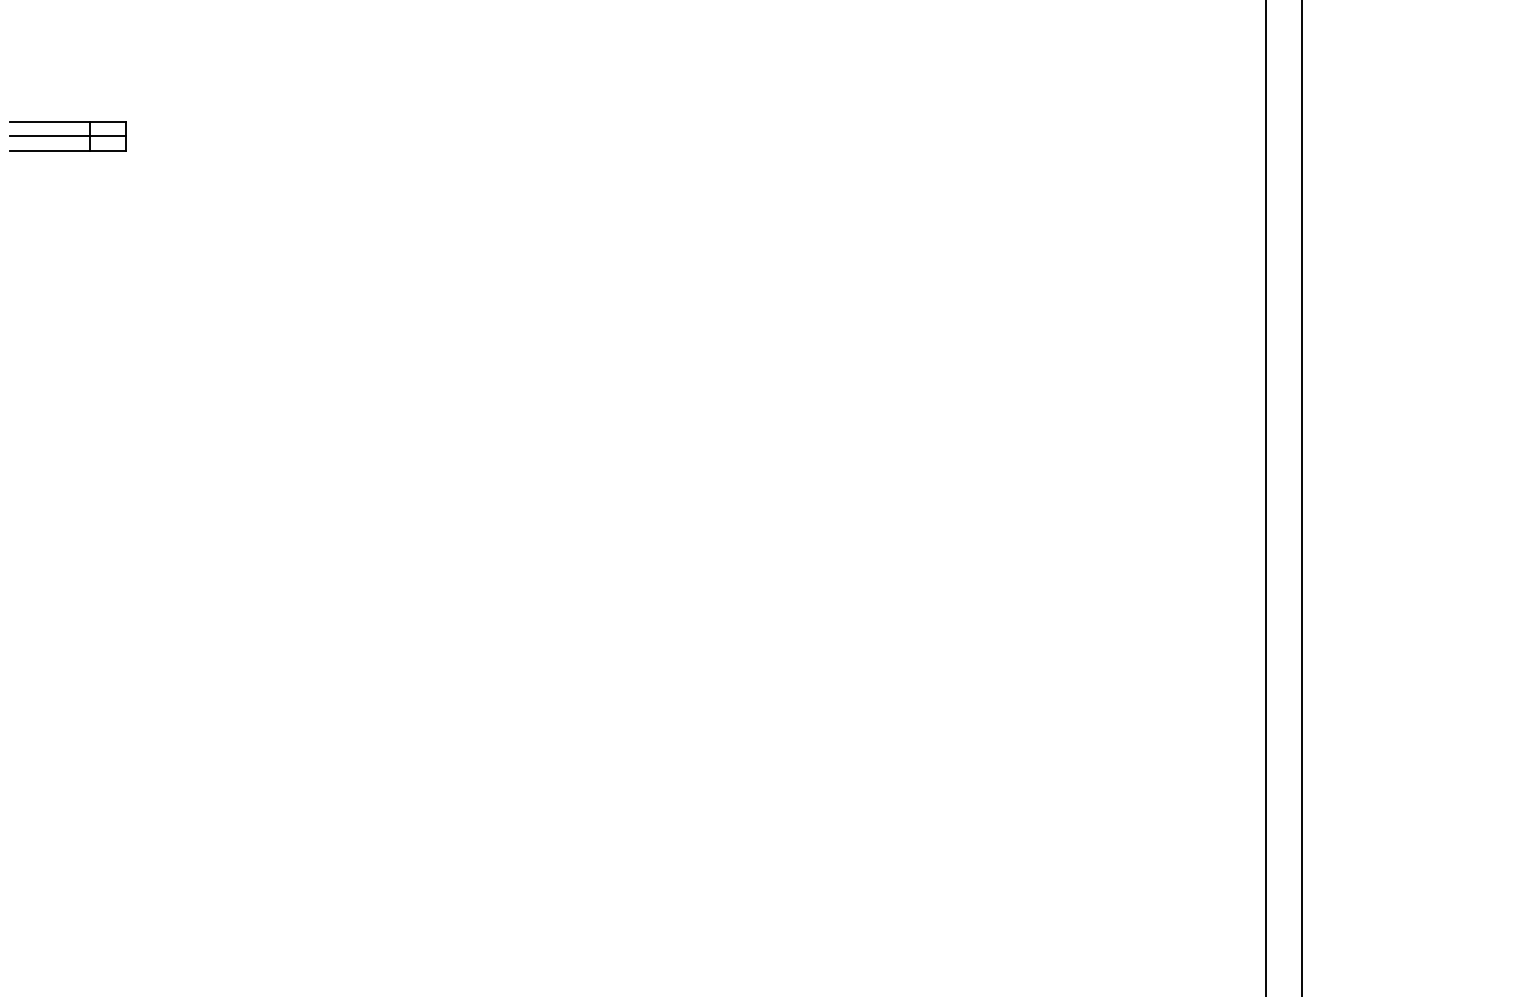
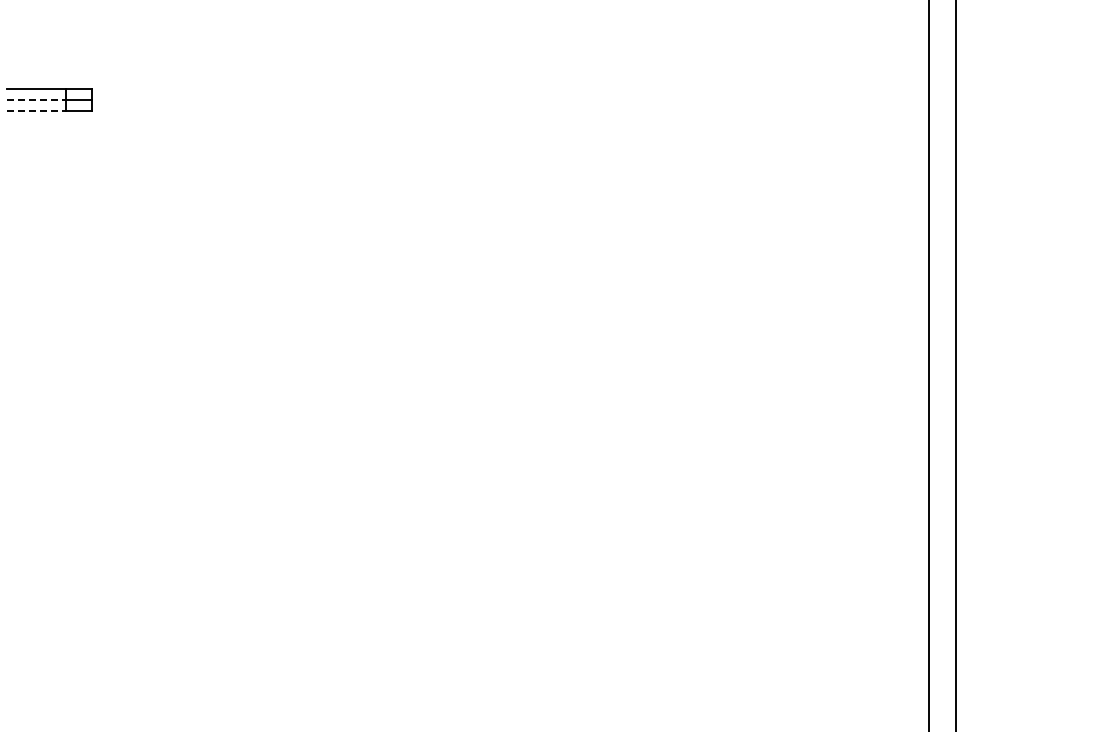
line: (51, 136) -> (37, 100), solid -> dashed
line: (51, 150) -> (37, 110), solid -> dashed

